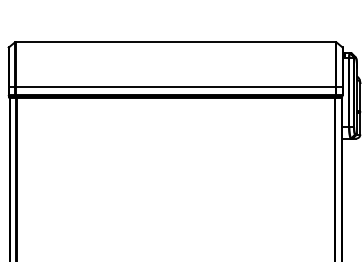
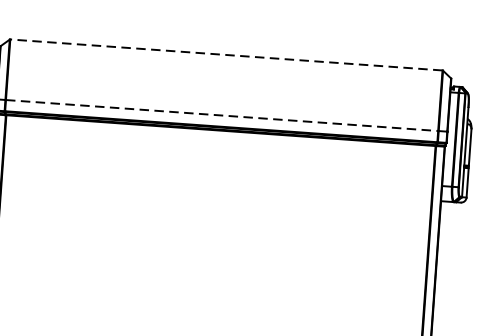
line: (175, 42) -> (226, 55), solid -> dashed
line: (176, 86) -> (223, 114), solid -> dashed

